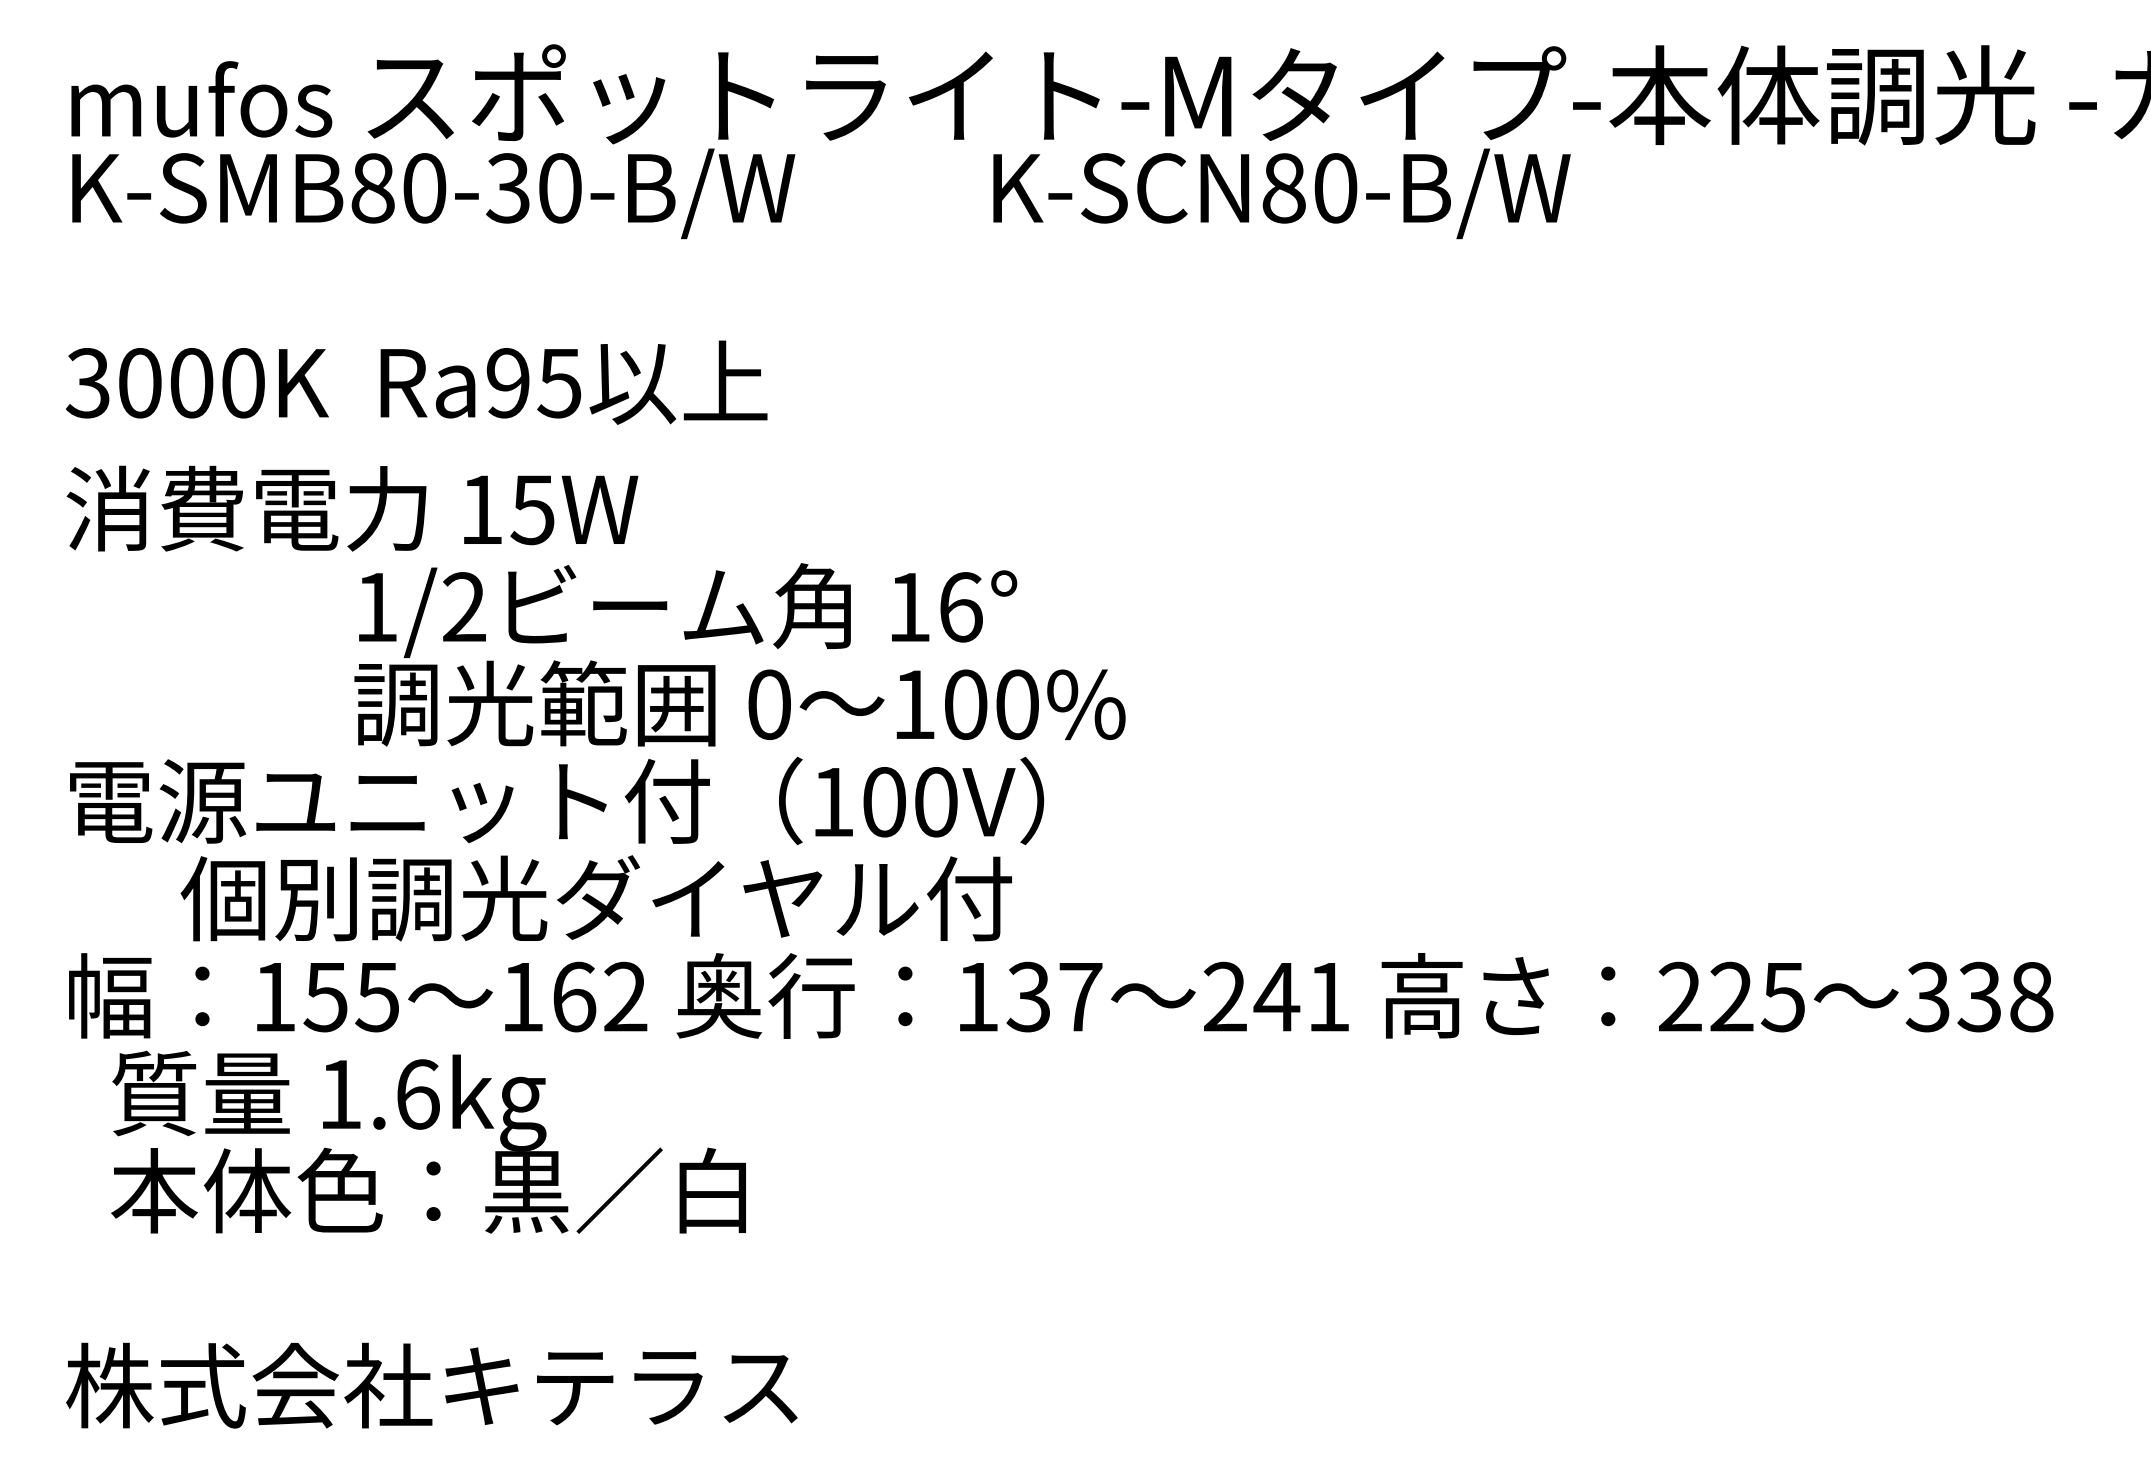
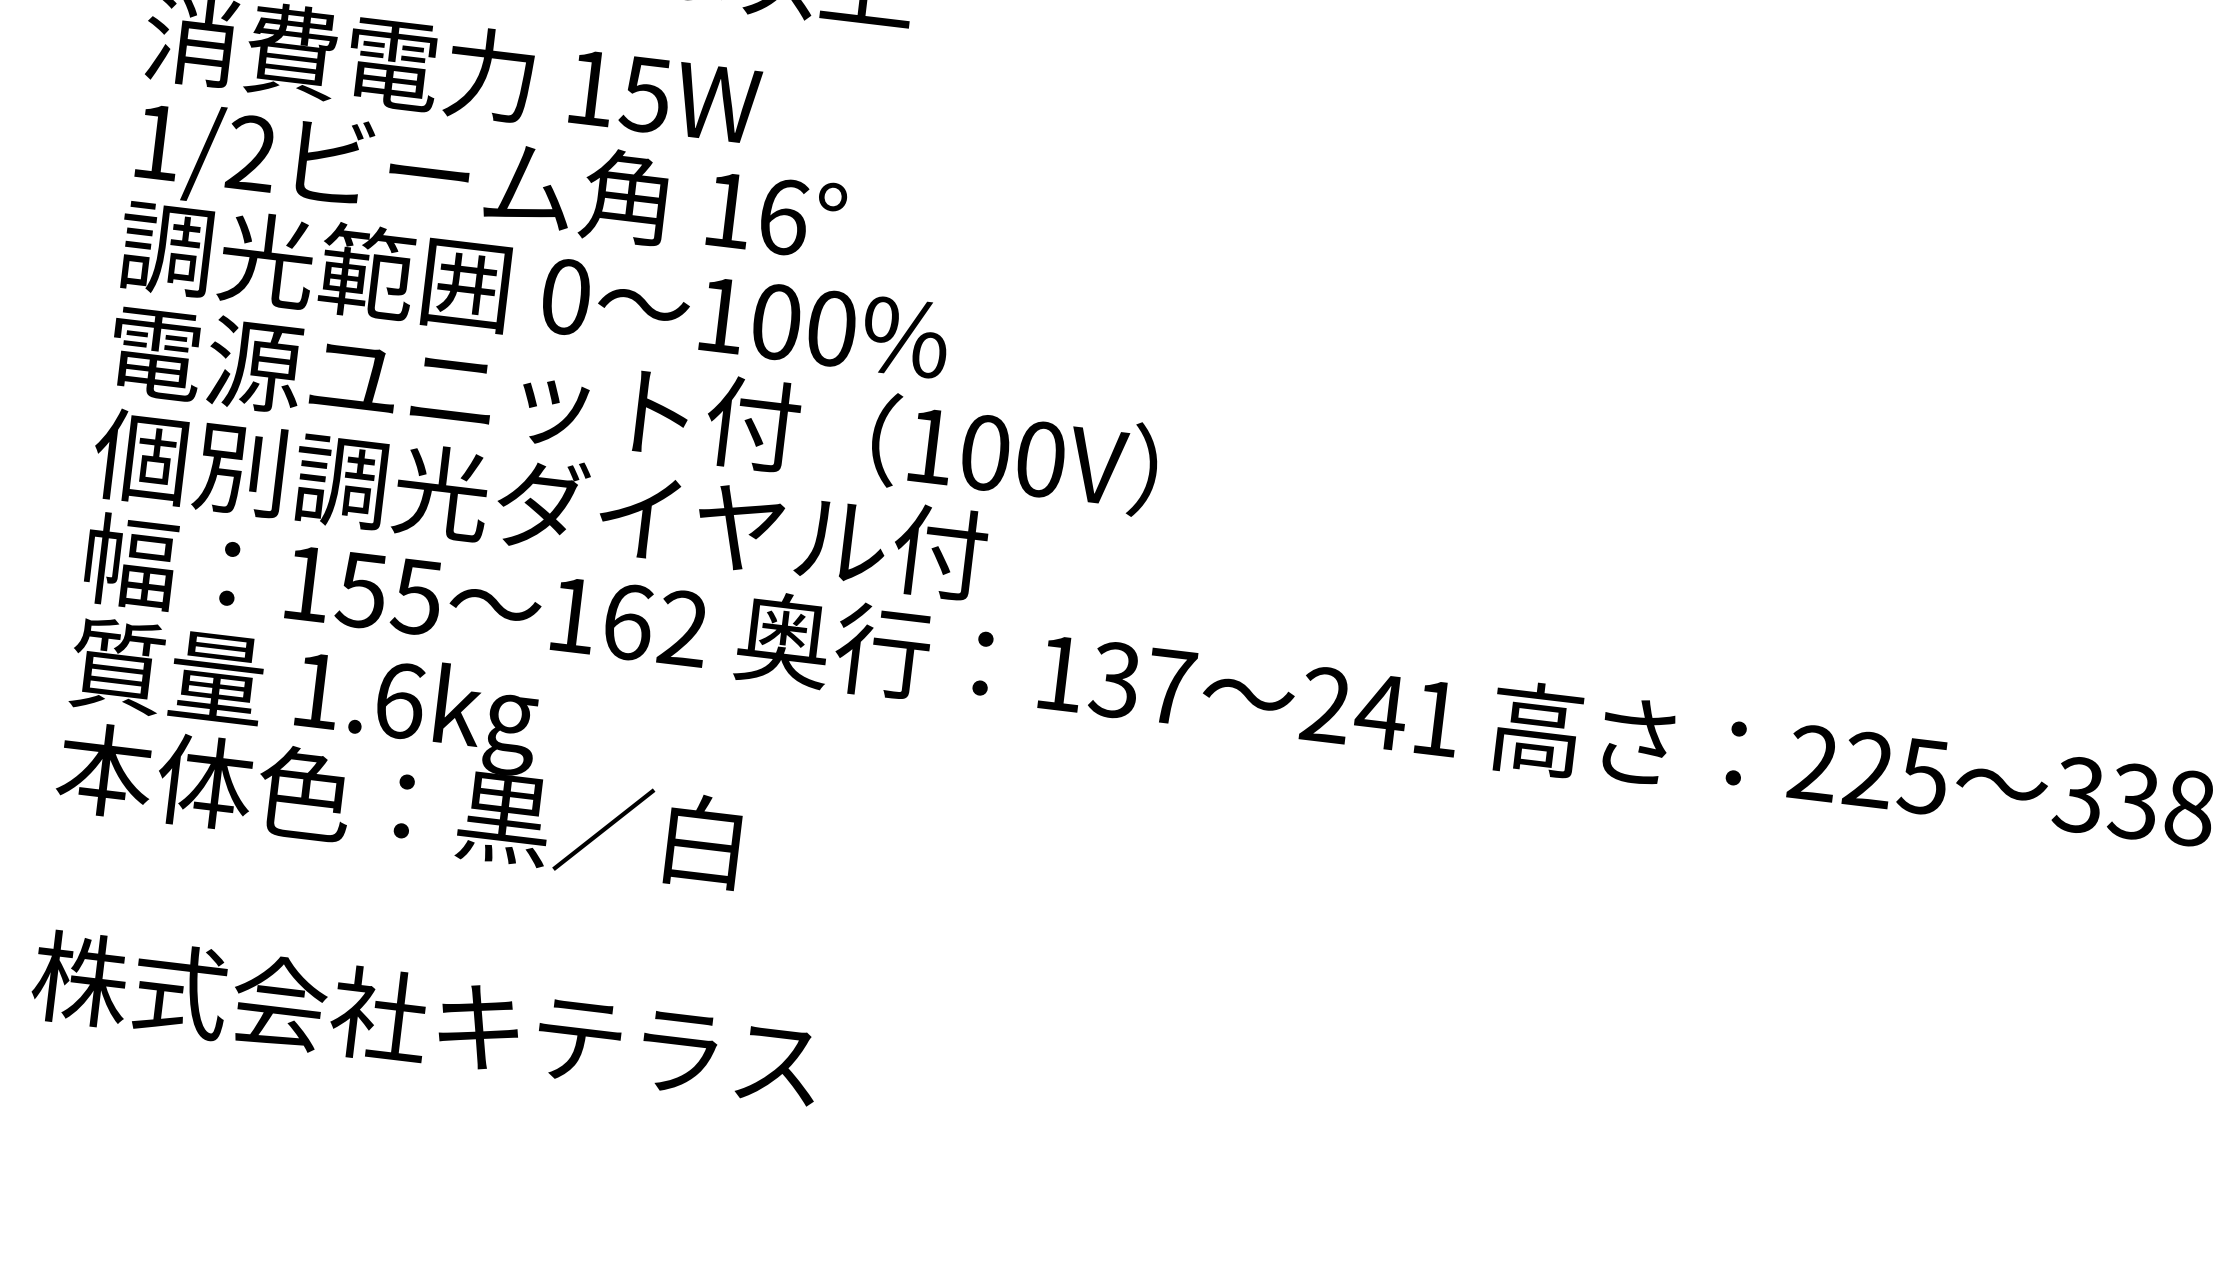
text: (739, 654) -> (540, 239), moved
text: (595, 898) -> (539, 504), moved
text: (428, 1141) -> (405, 752), moved

